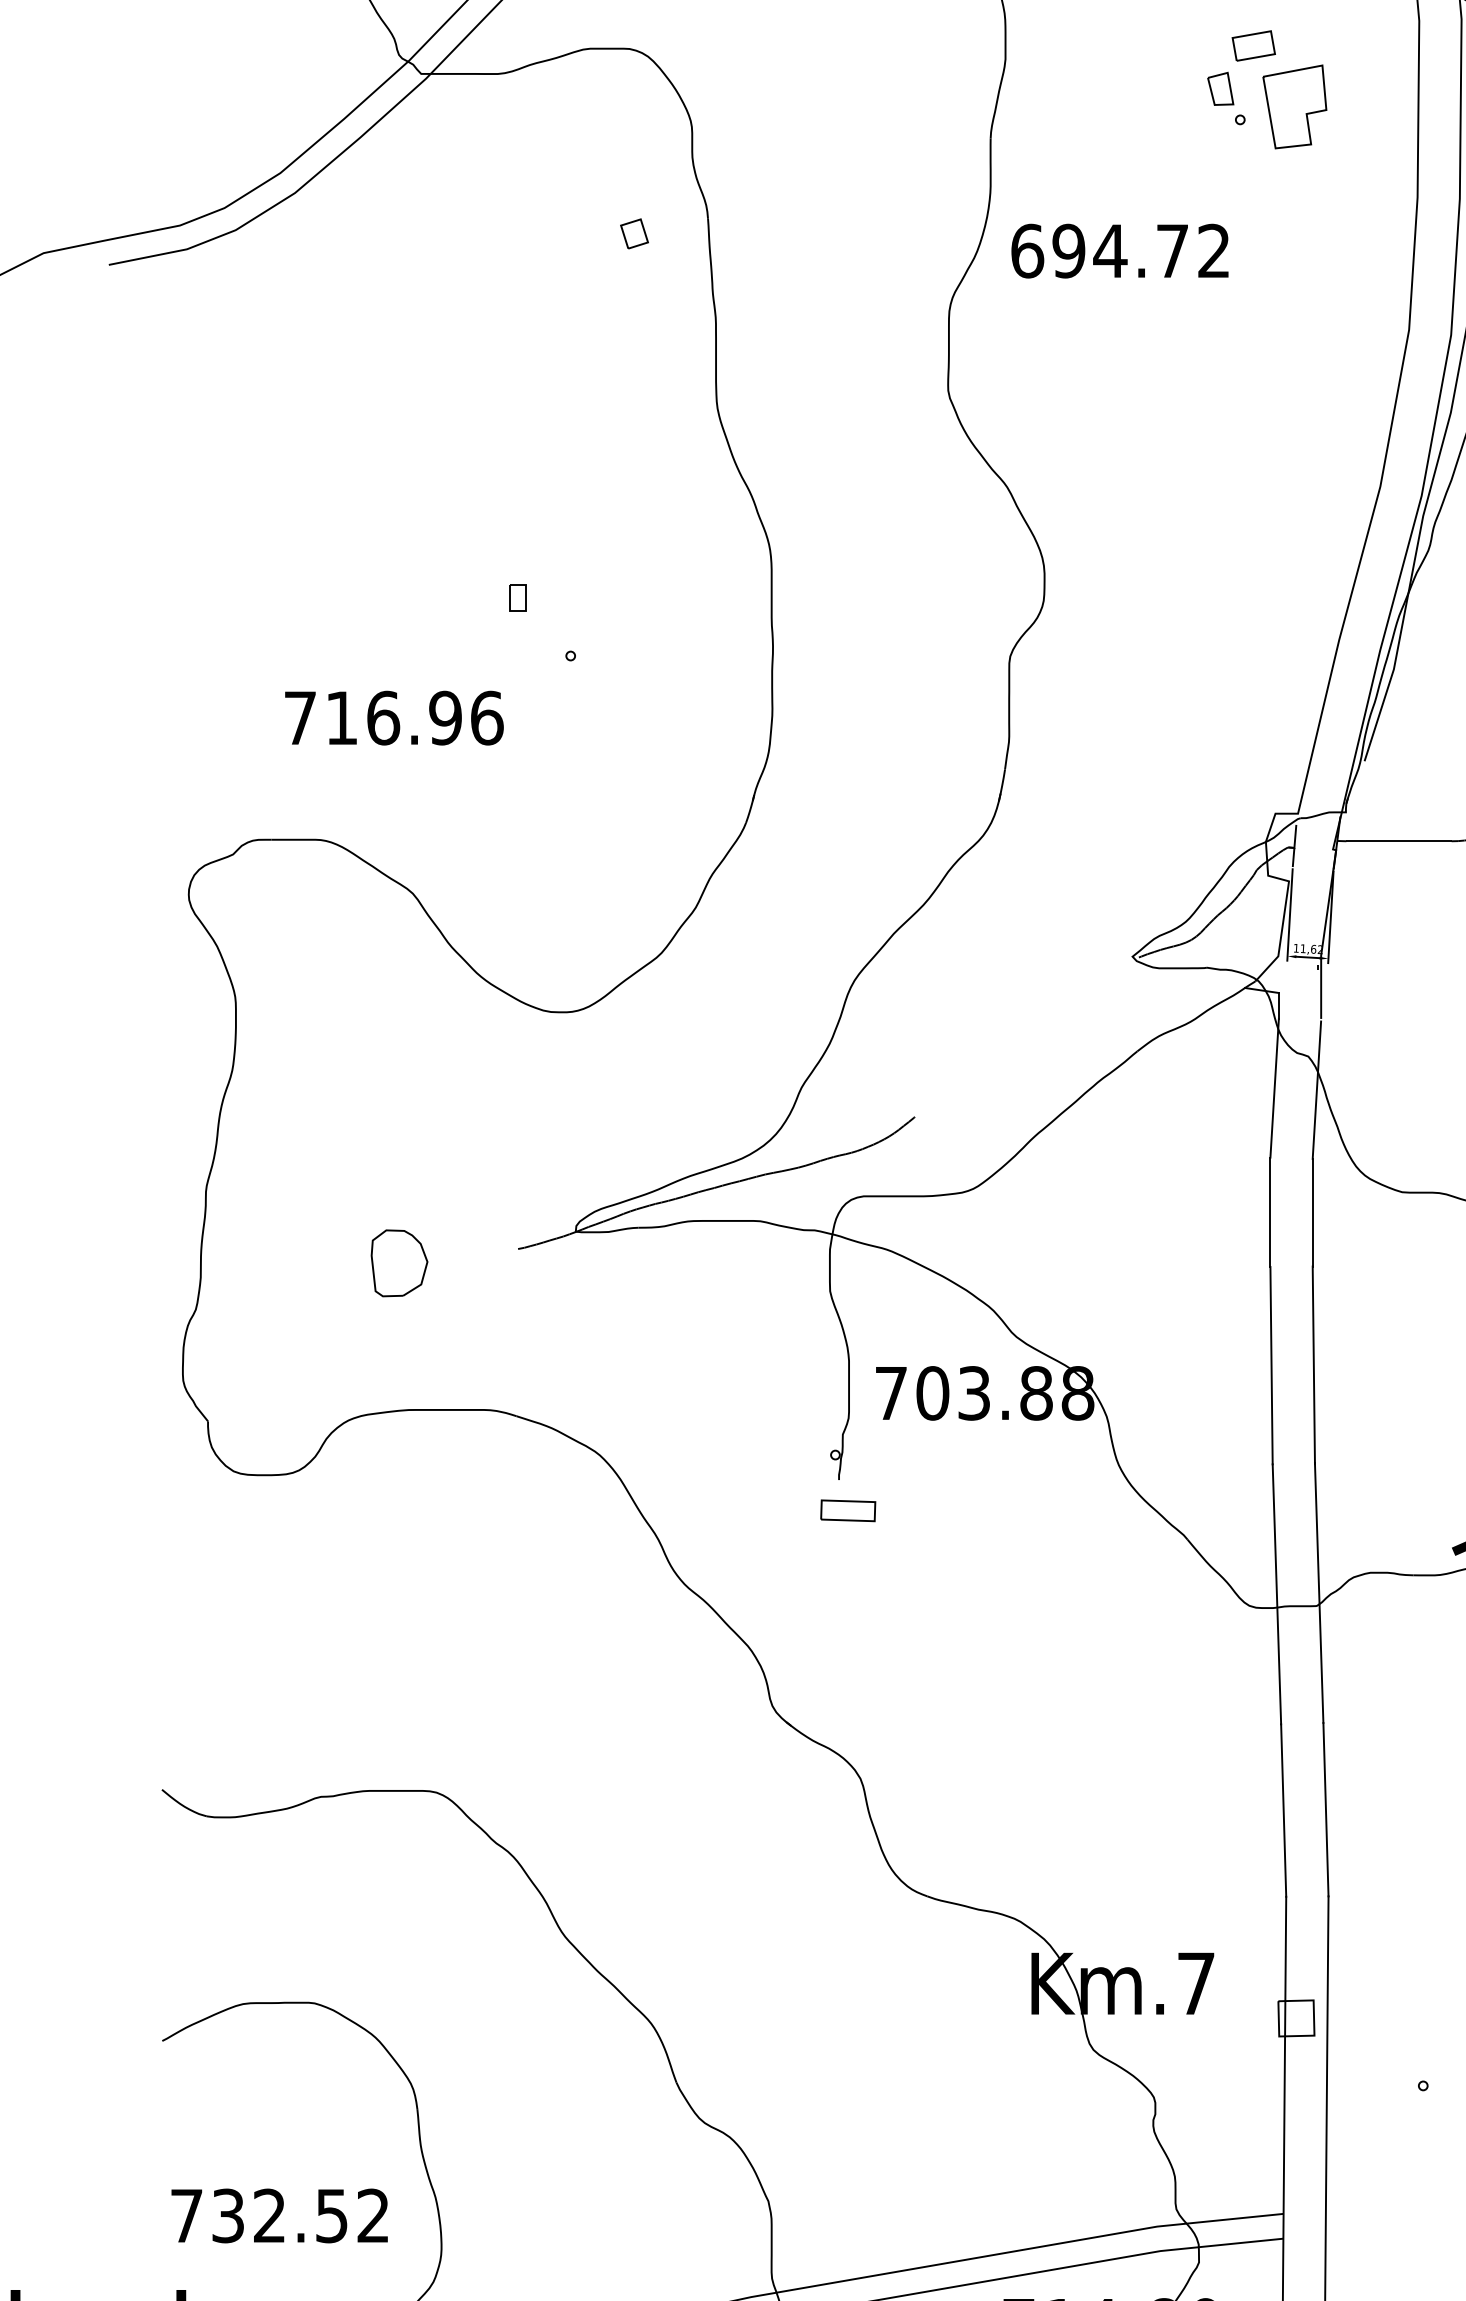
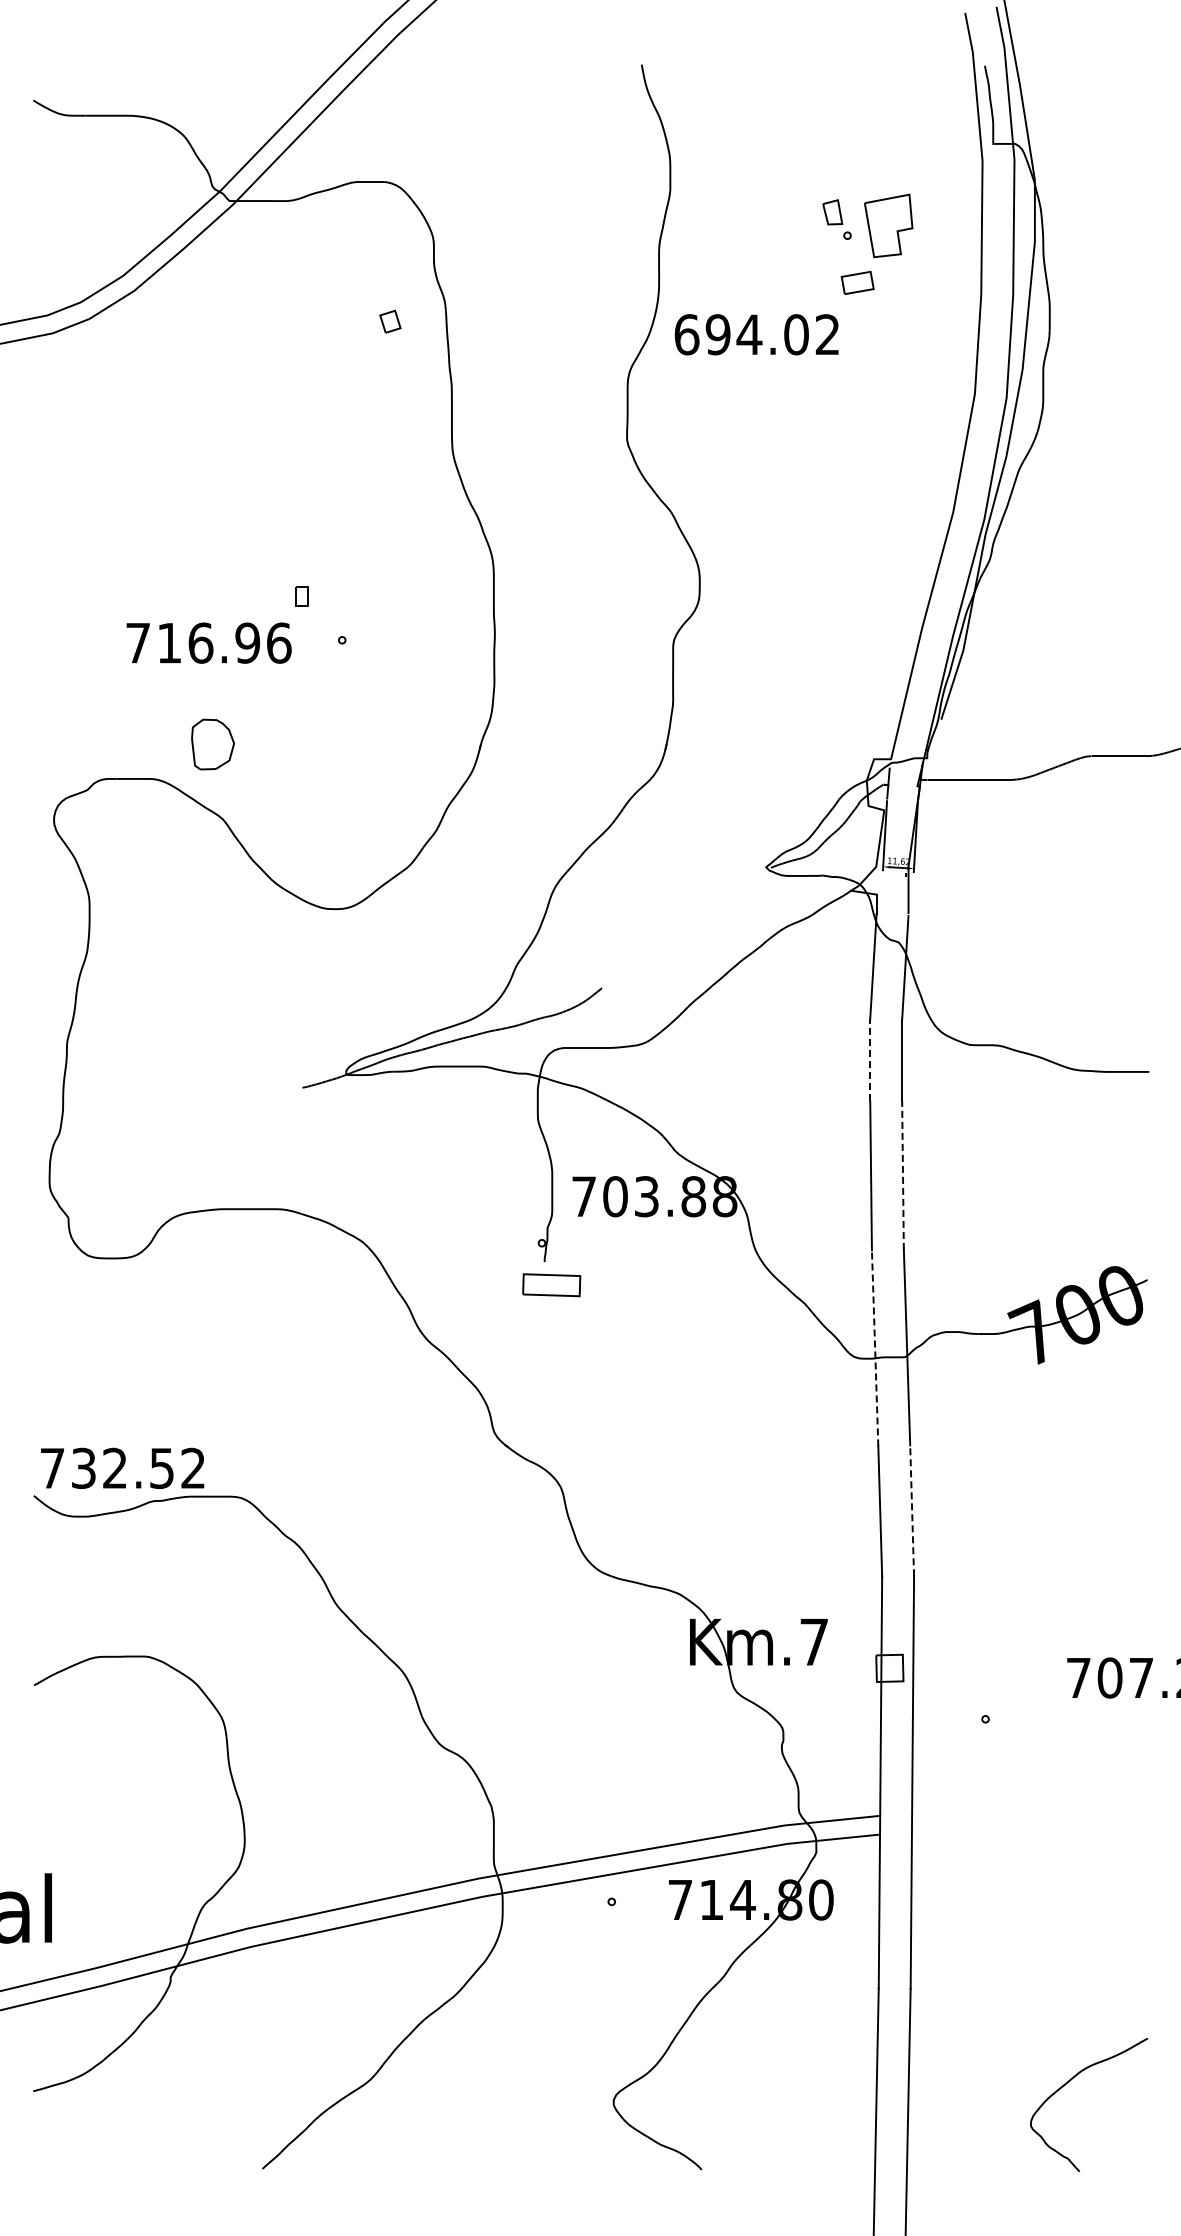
part: (1253, 45) -> (857, 282), moved
text: (1172, 250) -> (796, 334), 694.72 -> 694.02
text: (393, 717) -> (208, 642), moved
line: (1270, 1211) -> (870, 1059), solid -> dashed
part: (398, 1263) -> (212, 744), moved
line: (1313, 1363) -> (902, 1174), solid -> dashed
part: (848, 1511) -> (551, 1285), size x1.4
line: (1277, 1593) -> (875, 1347), solid -> dashed
line: (1326, 1809) -> (912, 1510), solid -> dashed
text: (279, 2216) -> (122, 1468), moved

